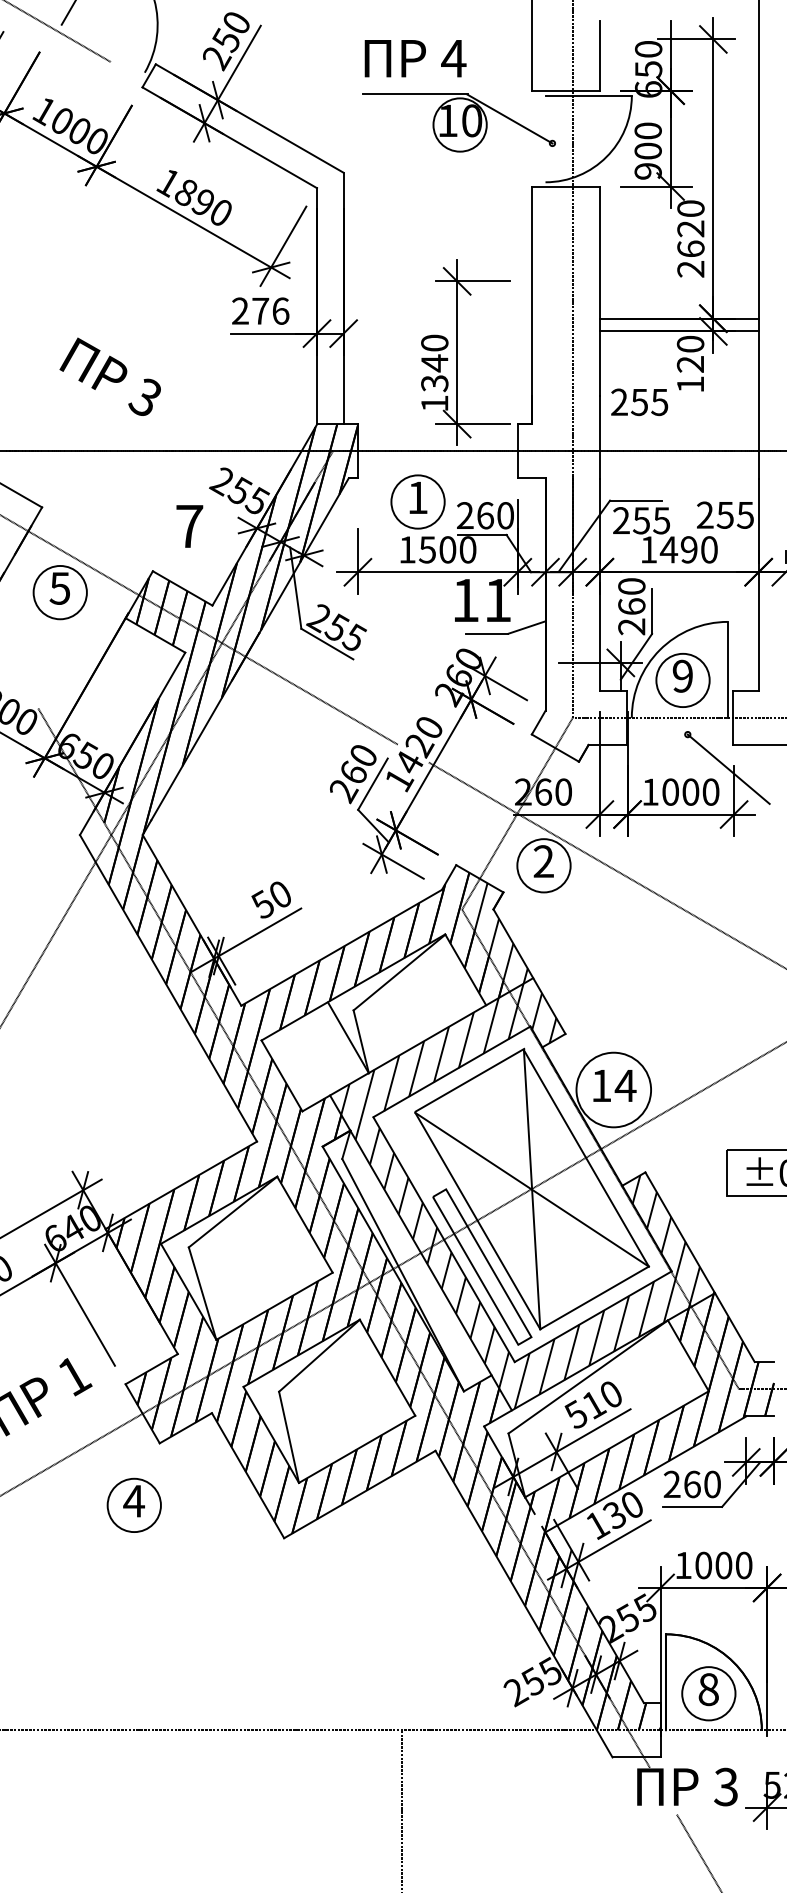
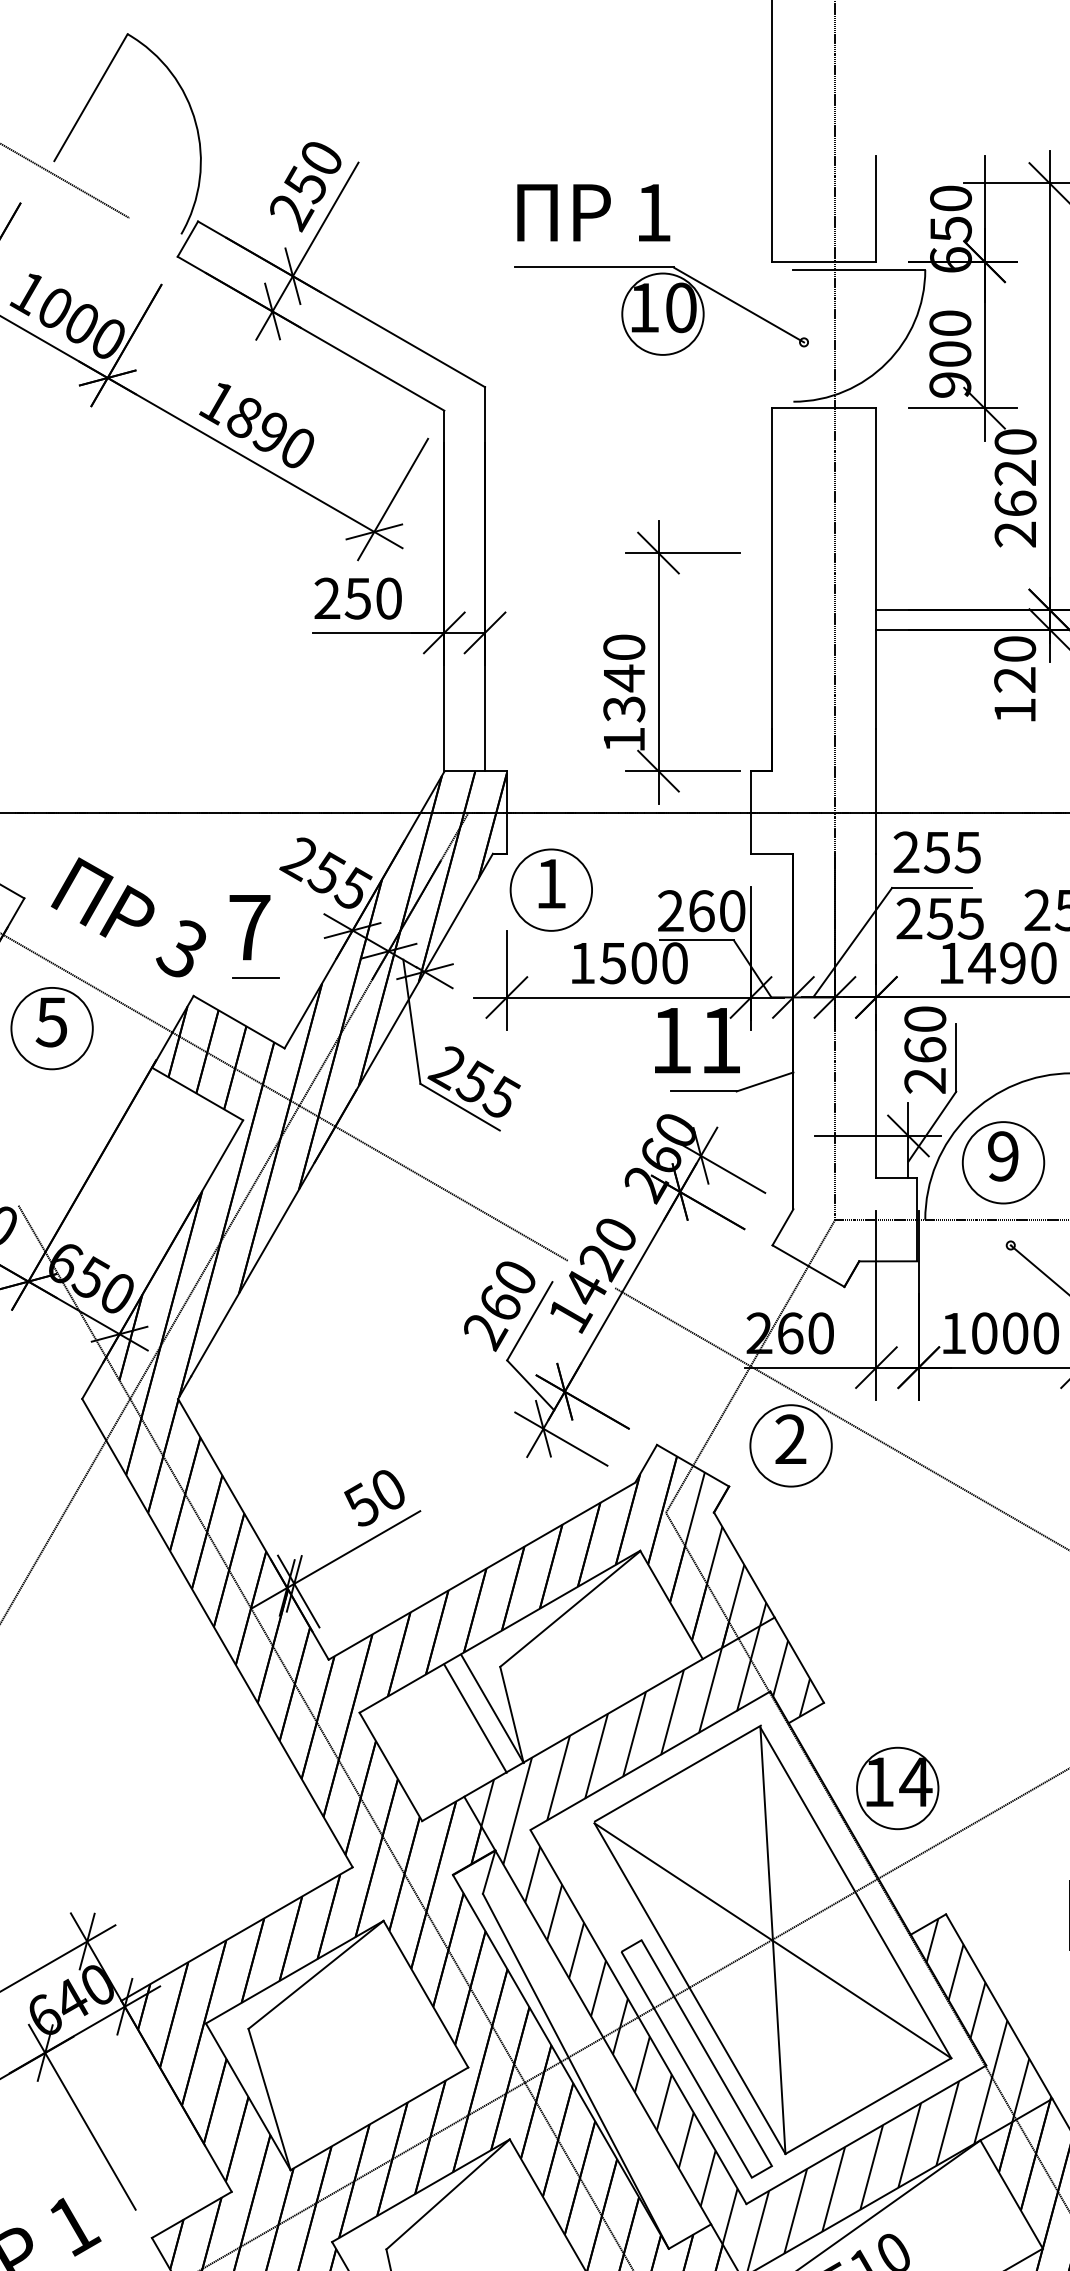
text: (453, 58) -> (652, 212), 4 -> 1
text: (270, 310) -> (373, 597), 276 -> 250
text: (109, 376) -> (127, 916), moved
text: (639, 402) -> (936, 852), moved
part: (417, 501) -> (550, 889), moved
line: (193, 559) -> (255, 977), added
line: (336, 1043) -> (474, 1717), added
circle: (613, 1089) -> (897, 1787), size x0.71

